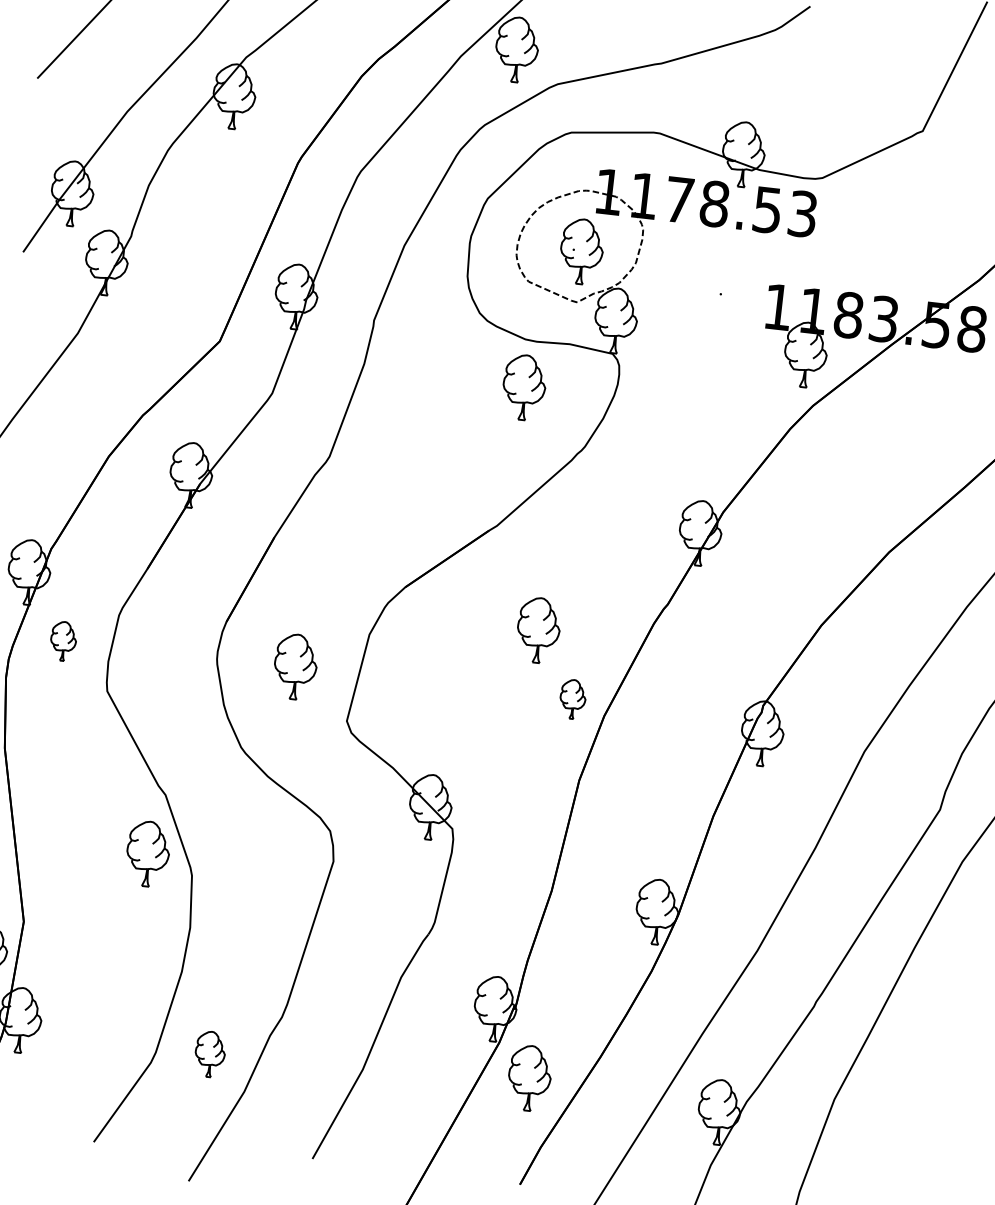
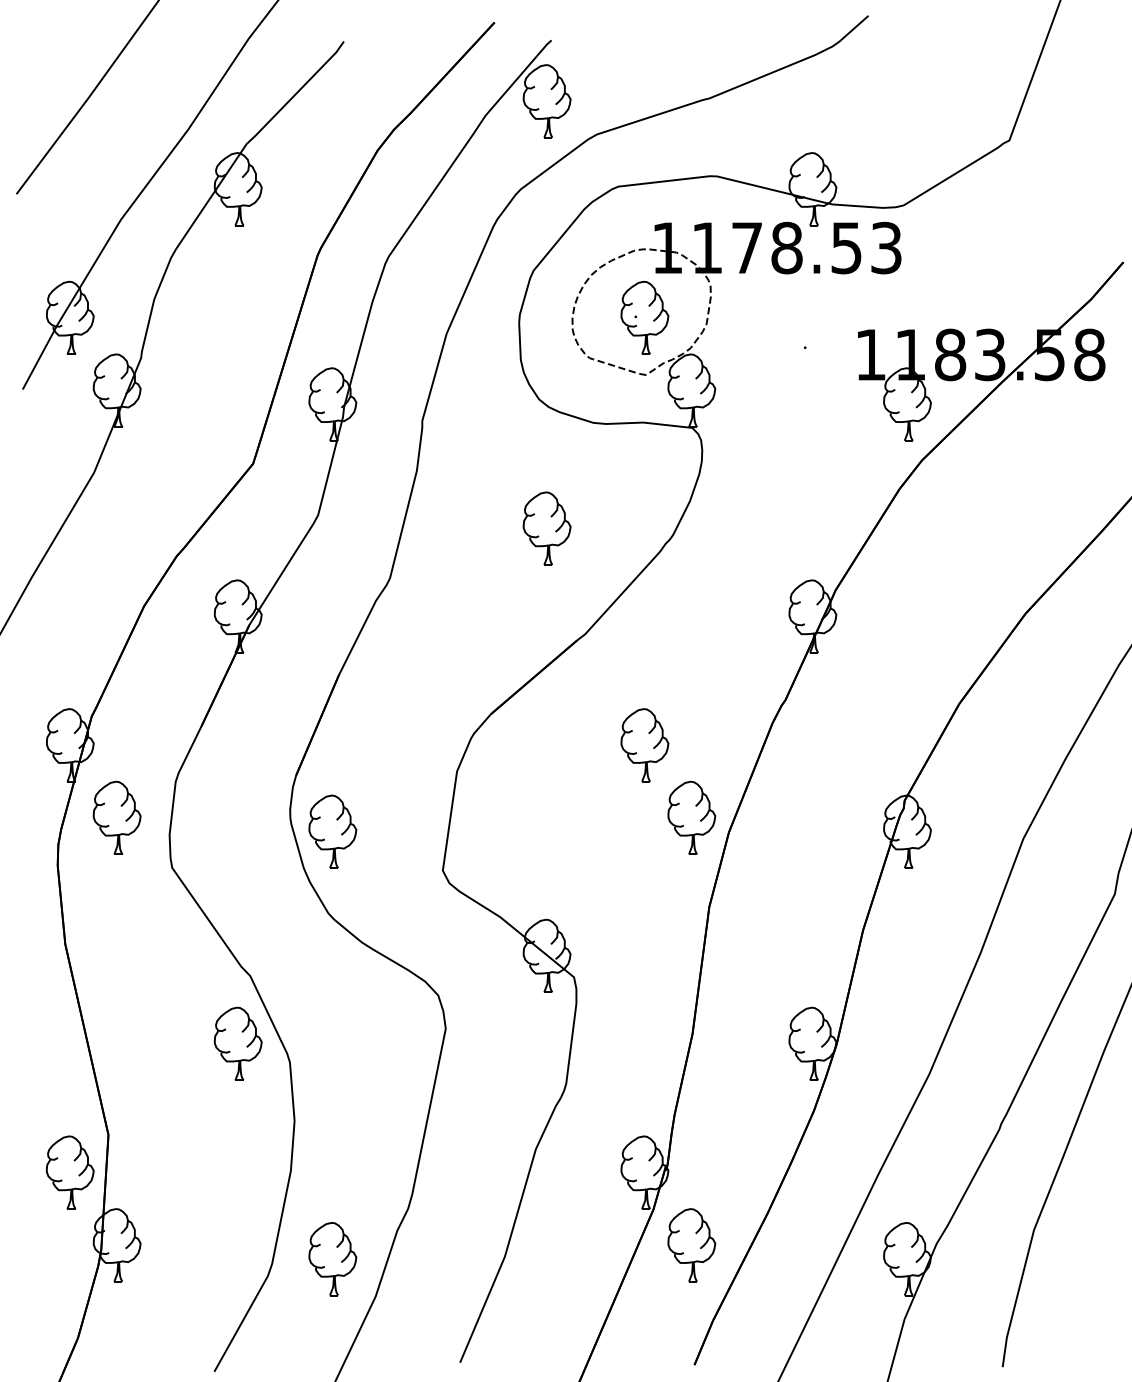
part: (523, 387) -> (546, 528), moved
part: (63, 641) -> (116, 817), size x1.67
part: (295, 666) -> (332, 831), moved
part: (572, 699) -> (691, 817), size x1.67
part: (209, 1054) -> (332, 1259), size x1.43

